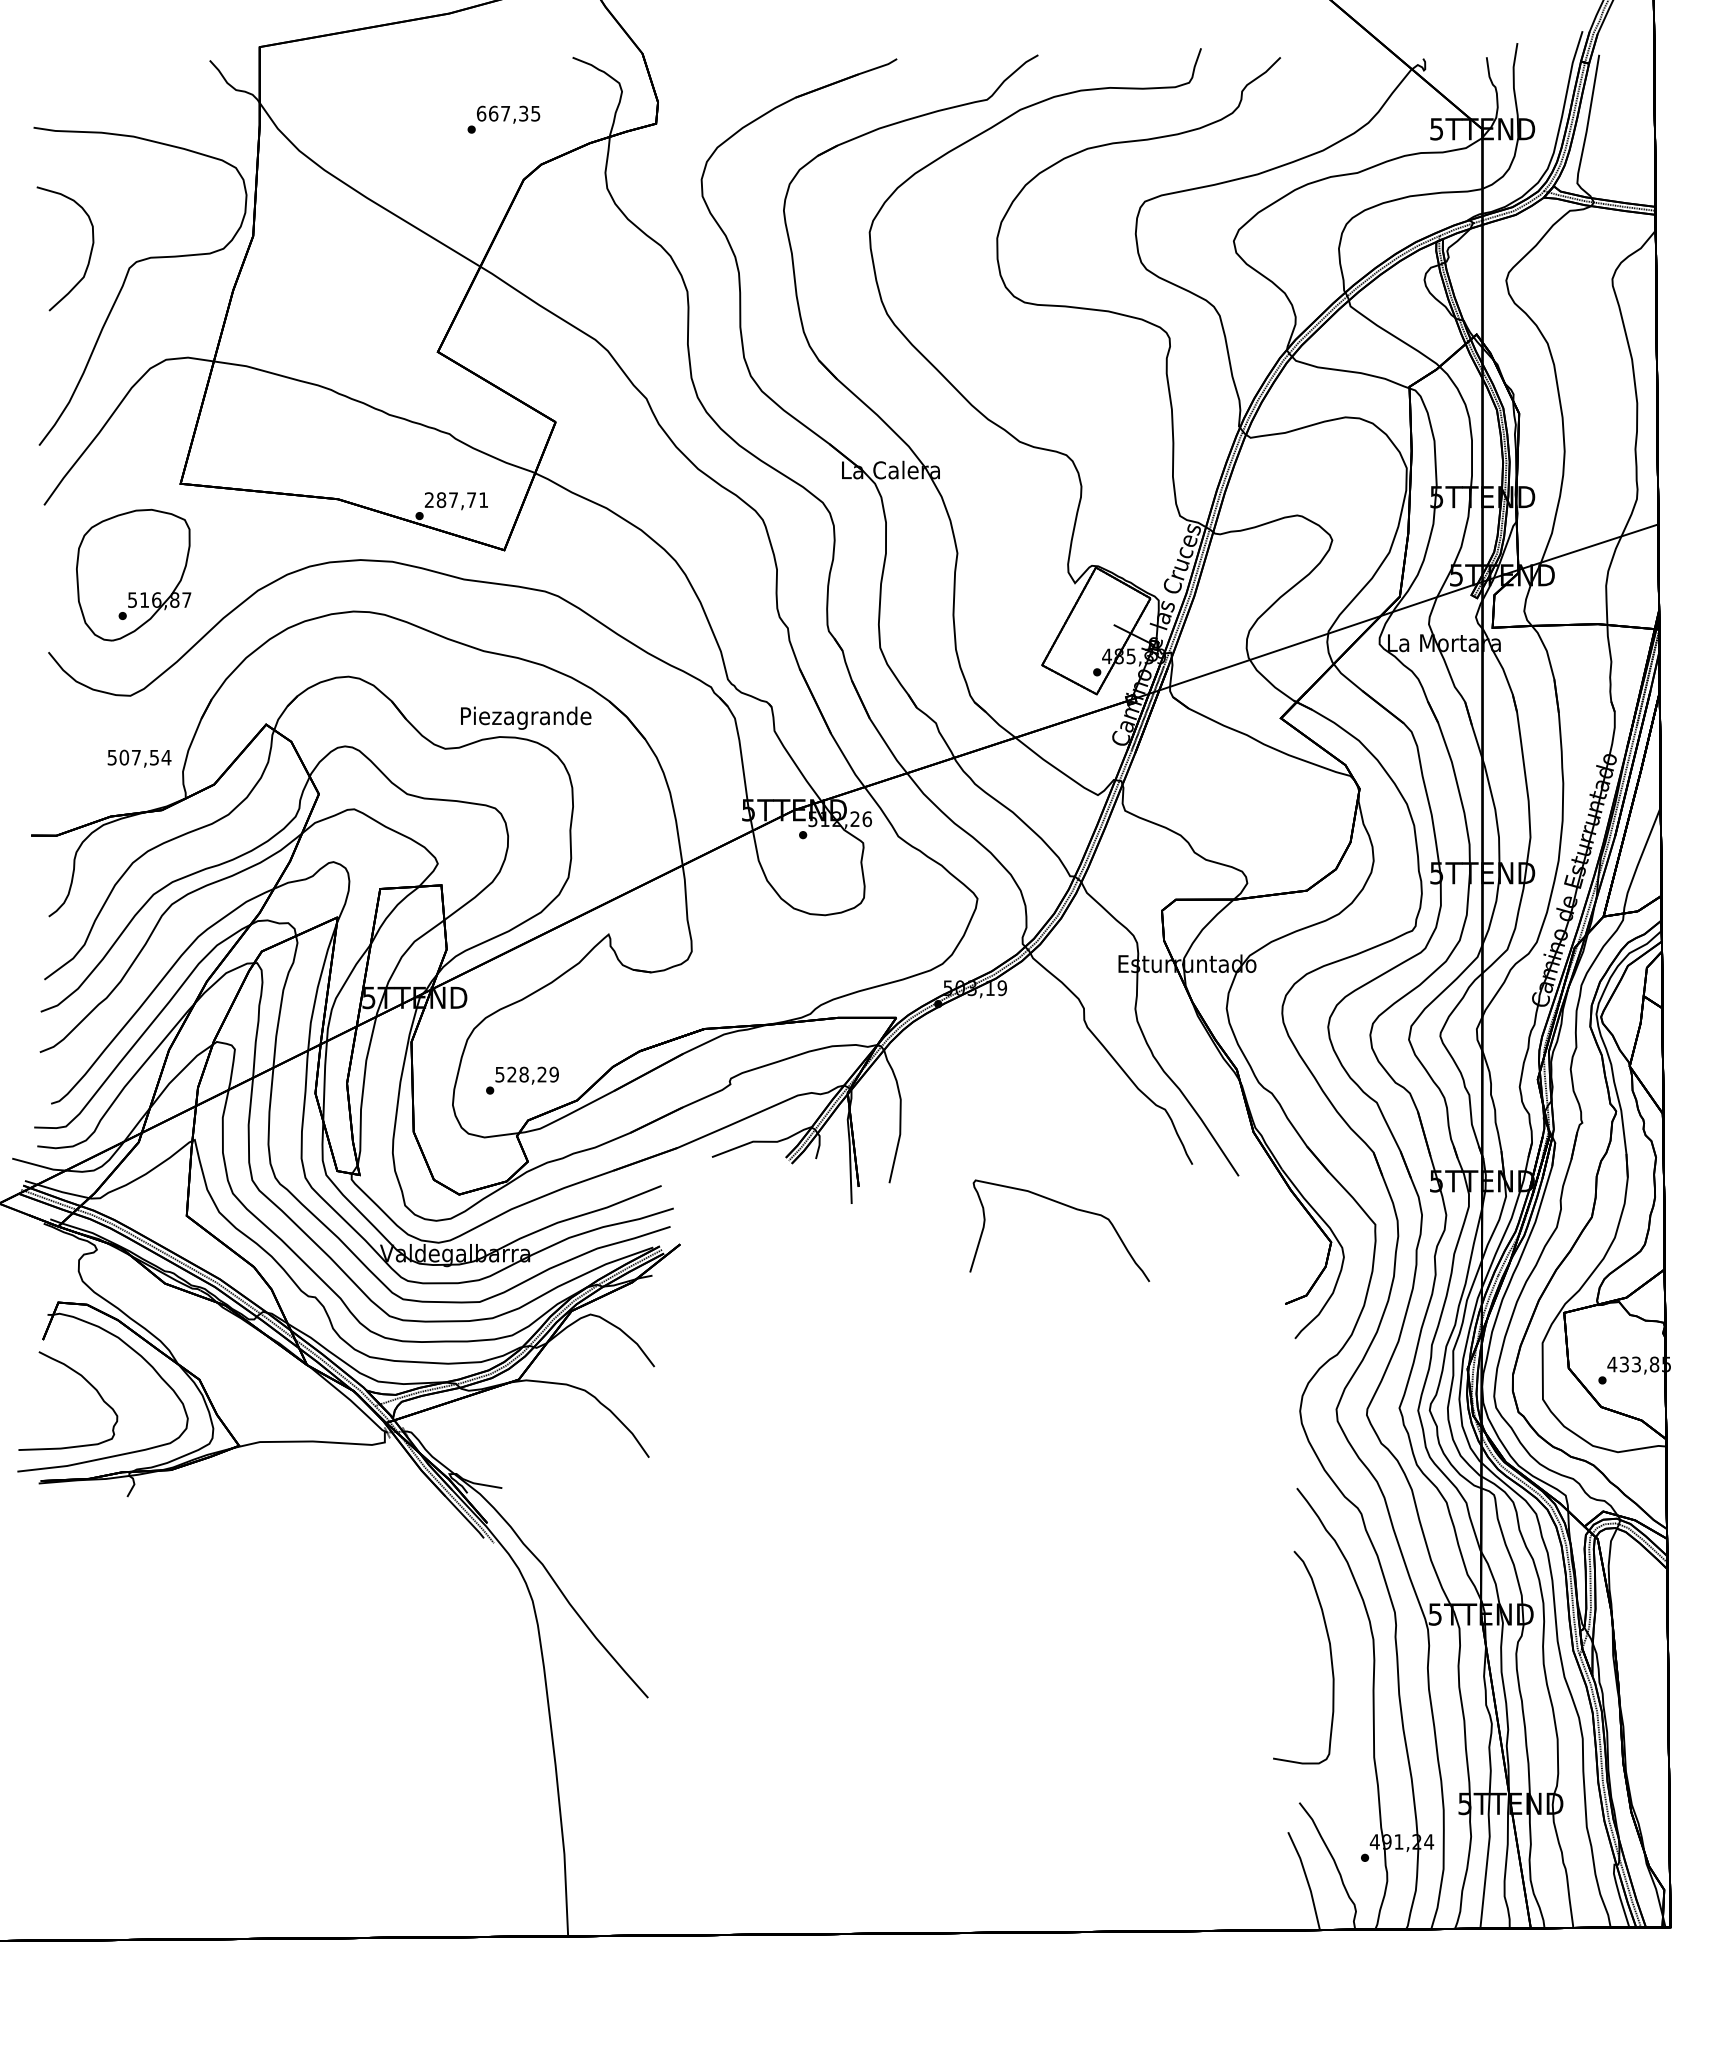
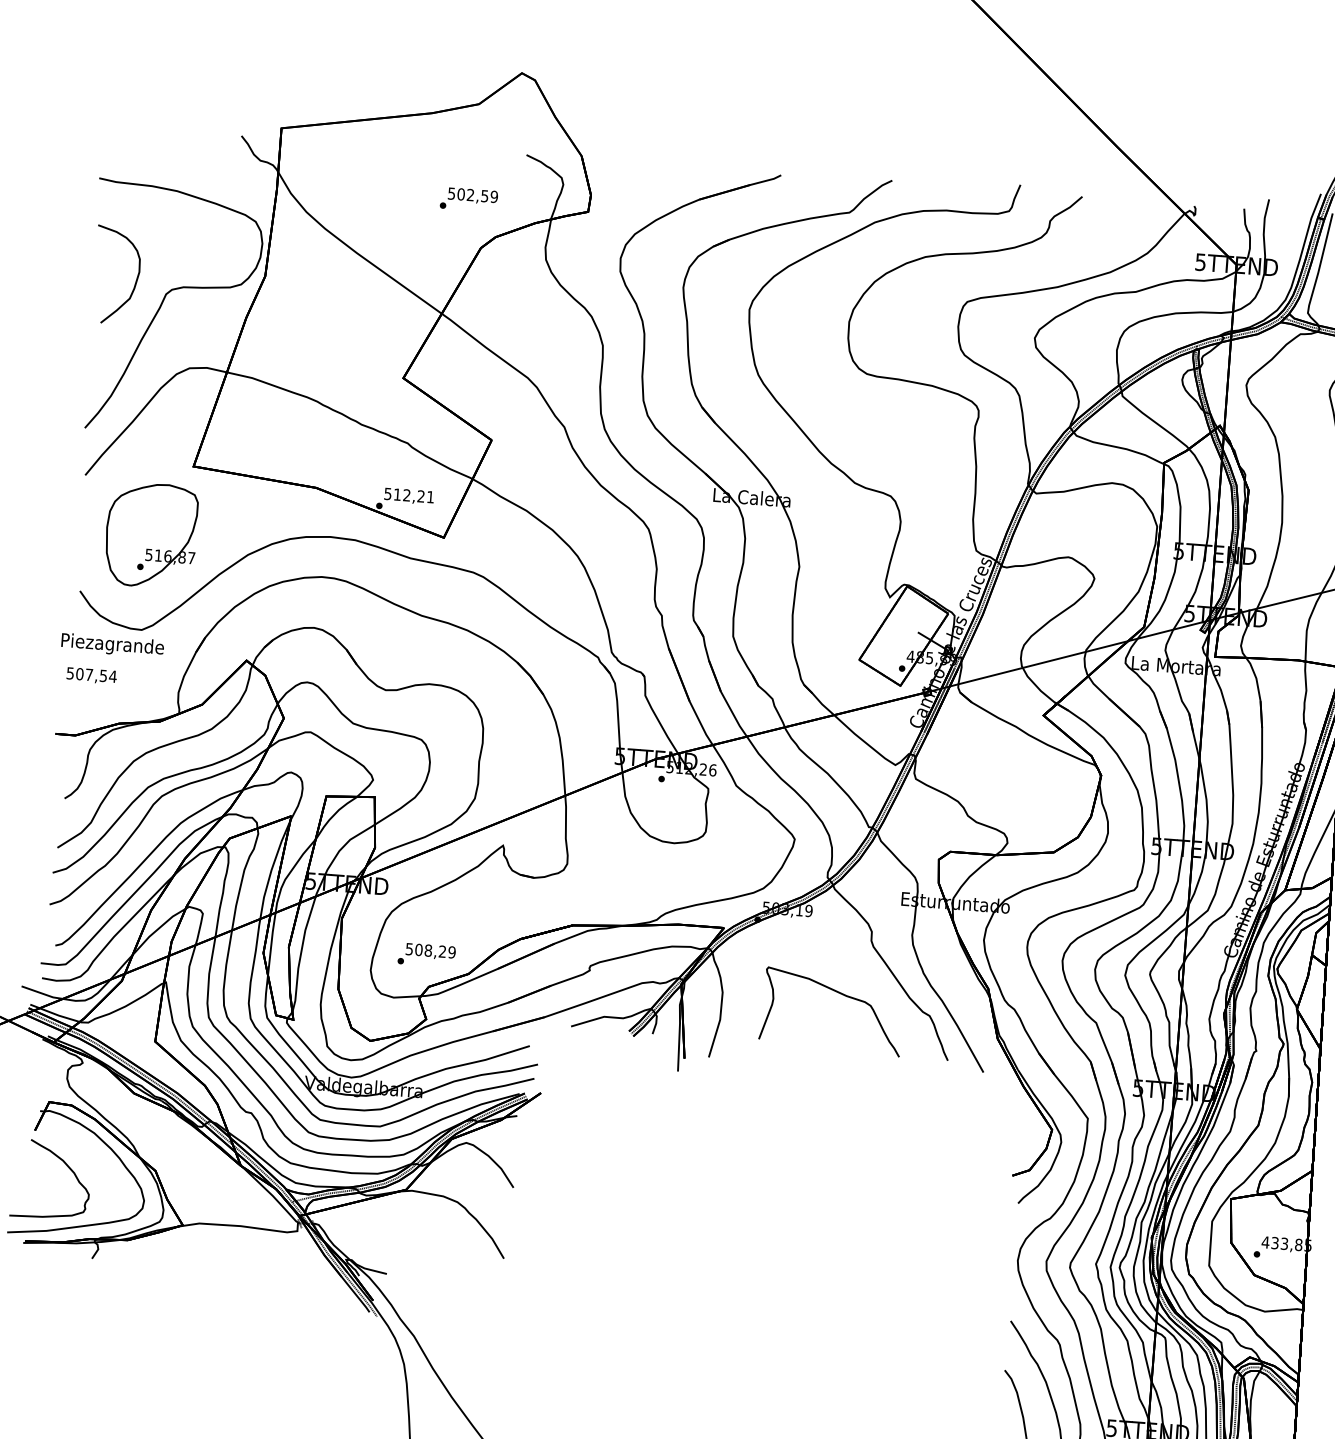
text: (508, 113) -> (472, 195), 667,35 -> 502,59
text: (450, 500) -> (404, 495), 287,71 -> 512,21
text: (526, 717) -> (113, 644), moved
text: (139, 758) -> (91, 675), moved
text: (511, 1074) -> (418, 949), 528,29 -> 508,29
curve: (1068, 1207) -> (839, 994), moved

